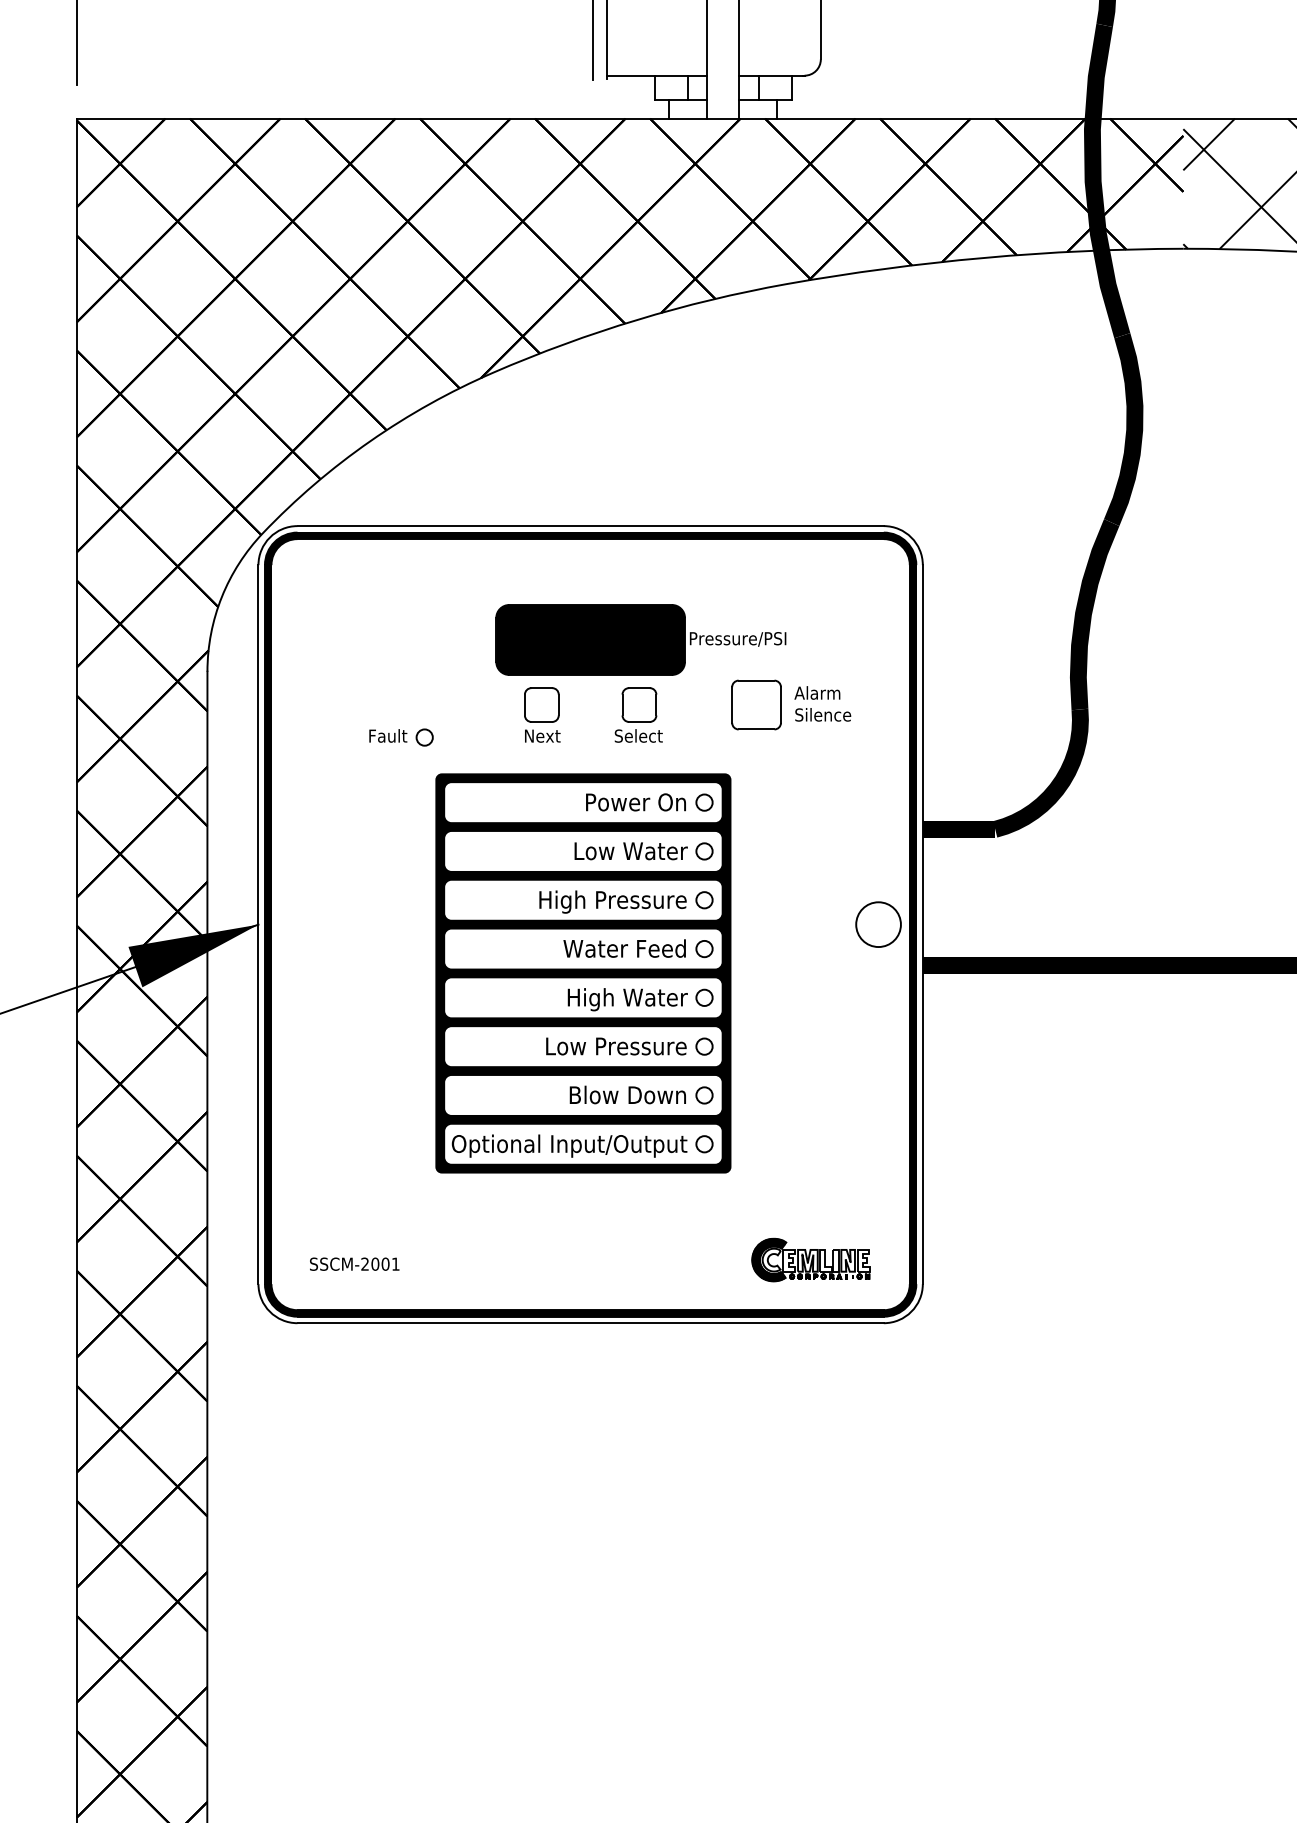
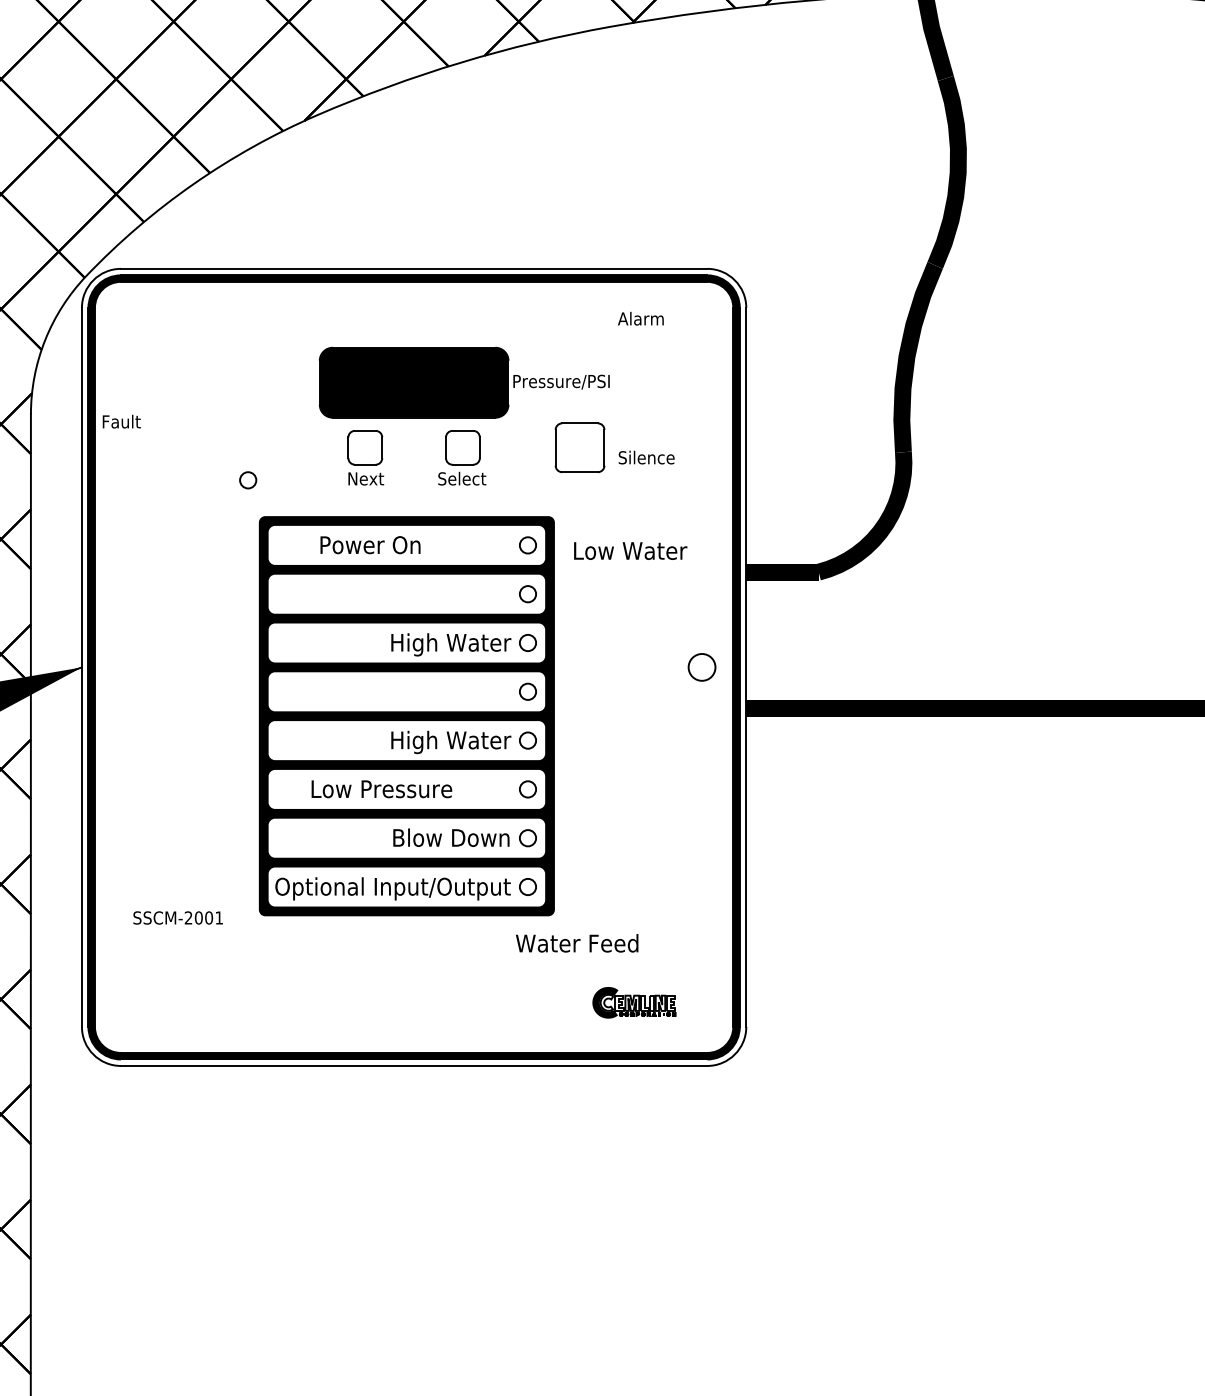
text: (817, 692) -> (640, 318), moved
text: (388, 735) -> (121, 421), moved
text: (635, 802) -> (369, 545), moved
text: (630, 851) -> (629, 551), moved
text: (613, 901) -> (436, 644), High Pressure -> High Water
circle: (878, 924) -> (701, 667), size x0.6
text: (624, 948) -> (576, 943), moved
text: (616, 1046) -> (381, 789), moved
part: (810, 1259) -> (633, 1002), size x0.7
text: (354, 1263) -> (177, 917), moved

